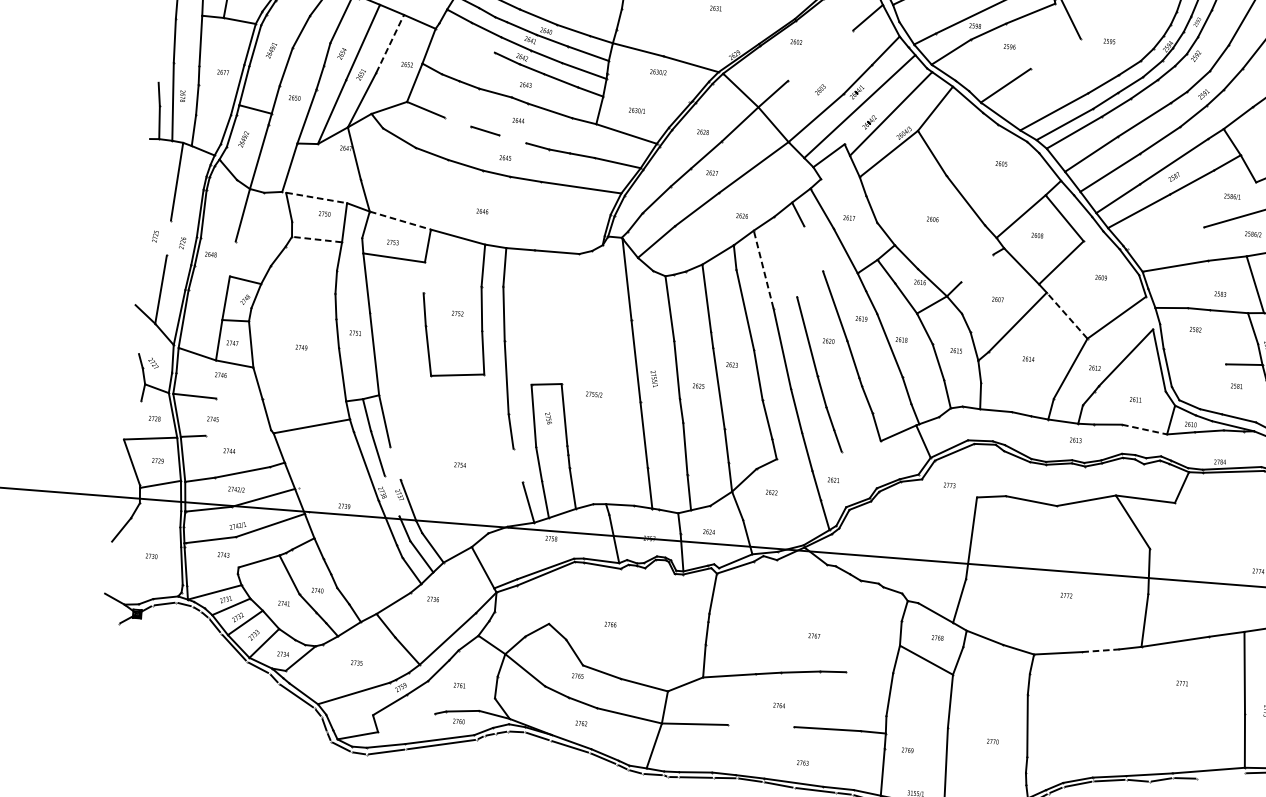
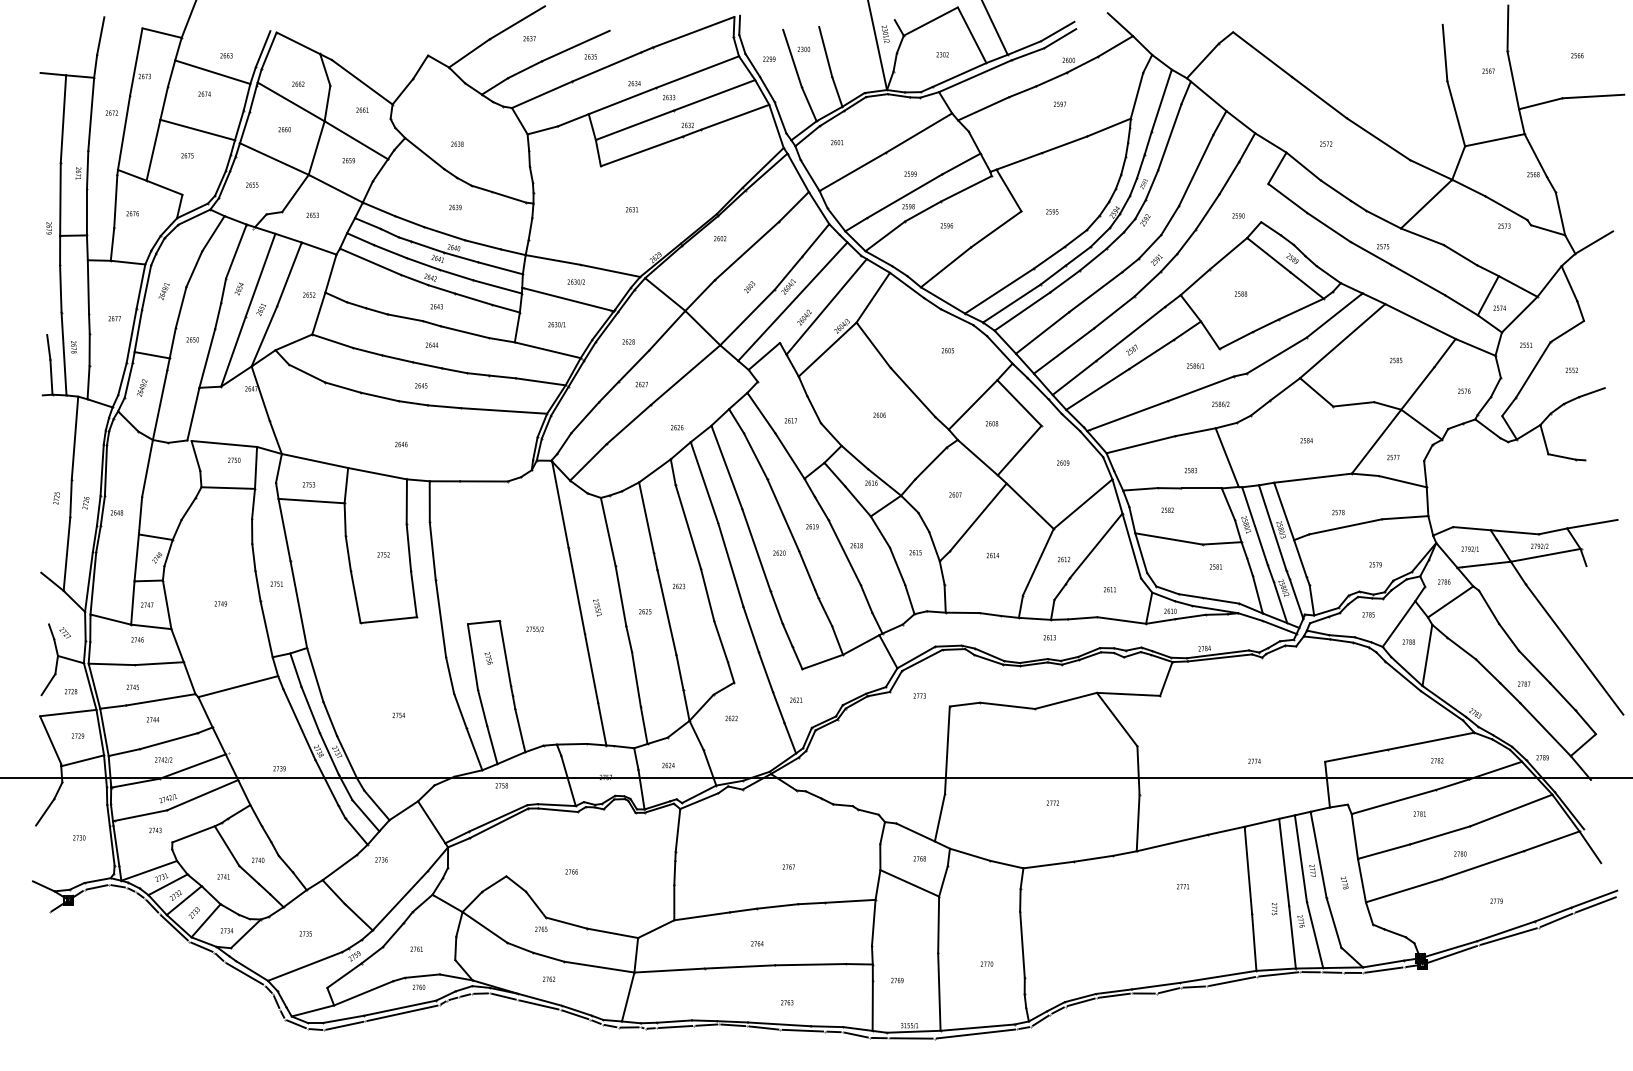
line: (467, 37) -> (370, 261), added
line: (390, 43) -> (289, 274), dashed -> solid
line: (1055, 53) -> (996, 229), added
line: (820, 55) -> (746, 250), added
line: (648, 87) -> (567, 299), added
line: (457, 121) -> (367, 351), added
line: (512, 139) -> (427, 365), added
line: (316, 197) -> (224, 443), dashed -> solid
line: (400, 220) -> (315, 460), dashed -> solid
line: (168, 237) -> (70, 498), added
line: (1164, 237) -> (1127, 415), added
line: (317, 239) -> (228, 488), dashed -> solid
line: (813, 248) -> (755, 456), added
line: (785, 256) -> (726, 466), added
line: (232, 258) -> (140, 515), added
line: (976, 268) -> (930, 463), added
line: (763, 269) -> (704, 482), dashed -> solid
line: (423, 277) -> (344, 519), added
line: (1149, 313) -> (1117, 496), added
line: (1066, 314) -> (1029, 505), dashed -> solid
line: (1194, 356) -> (1168, 538), added
line: (239, 398) -> (159, 663), added
line: (134, 410) -> (48, 684), added
line: (1145, 429) -> (1122, 620), dashed -> solid
line: (237, 432) -> (160, 699), added
line: (861, 445) -> (822, 661), added
line: (394, 462) -> (329, 718), added
line: (518, 465) -> (460, 710), added
line: (391, 495) -> (328, 753), added
line: (1101, 650) -> (1094, 858), dashed -> solid
line: (869, 671) -> (850, 900), added
line: (406, 723) -> (363, 993), added
line: (760, 725) -> (739, 966), added
line: (1220, 775) -> (1231, 981), added

